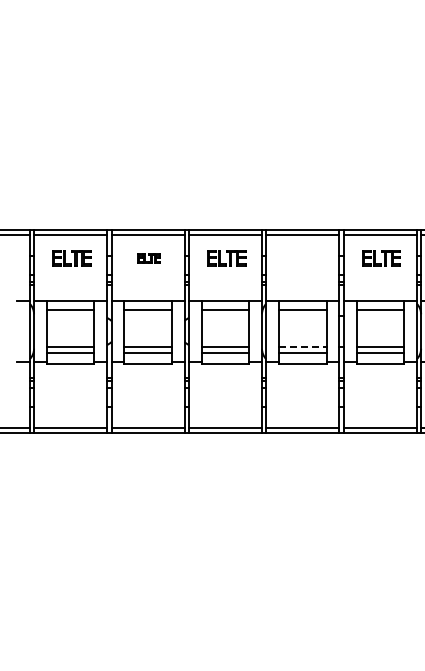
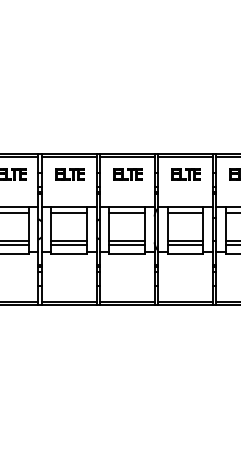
part: (148, 258) -> (69, 174), size x1.67
part: (303, 258) -> (185, 174), added
line: (302, 346) -> (185, 240), dashed -> solid

